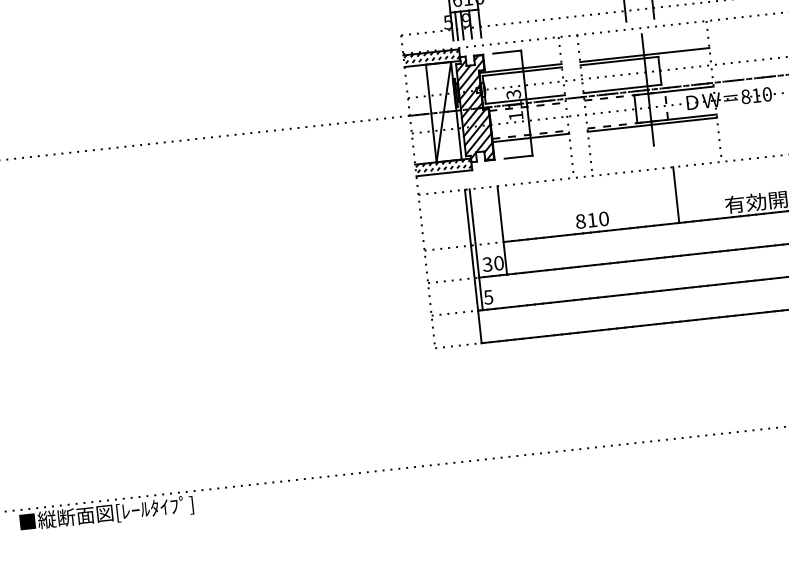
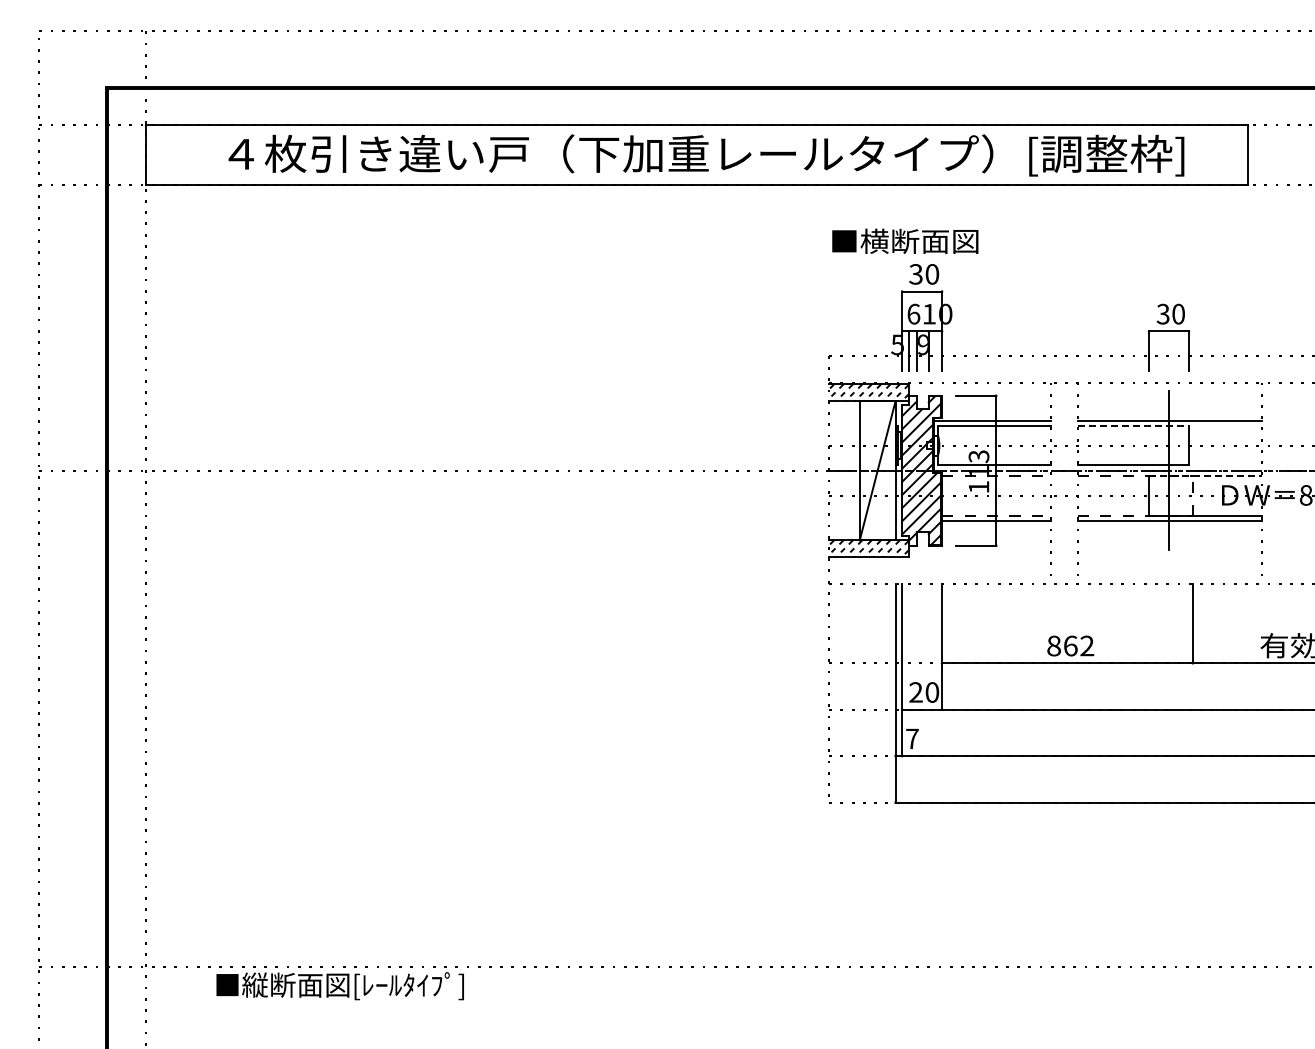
line: (619, 60) -> (1133, 425), solid -> dashed
line: (673, 91) -> (1205, 476), solid -> dashed
text: (598, 219) -> (1079, 645), 810 -> 862
text: (487, 264) -> (915, 692), 30 -> 20
text: (487, 297) -> (911, 738), 5 -> 7

